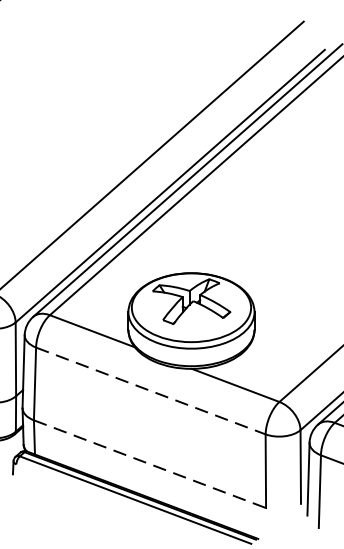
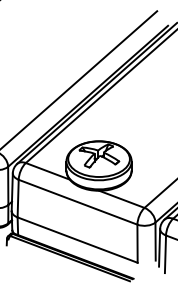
line: (151, 391) -> (78, 202), dashed -> solid
line: (151, 464) -> (78, 240), dashed -> solid

